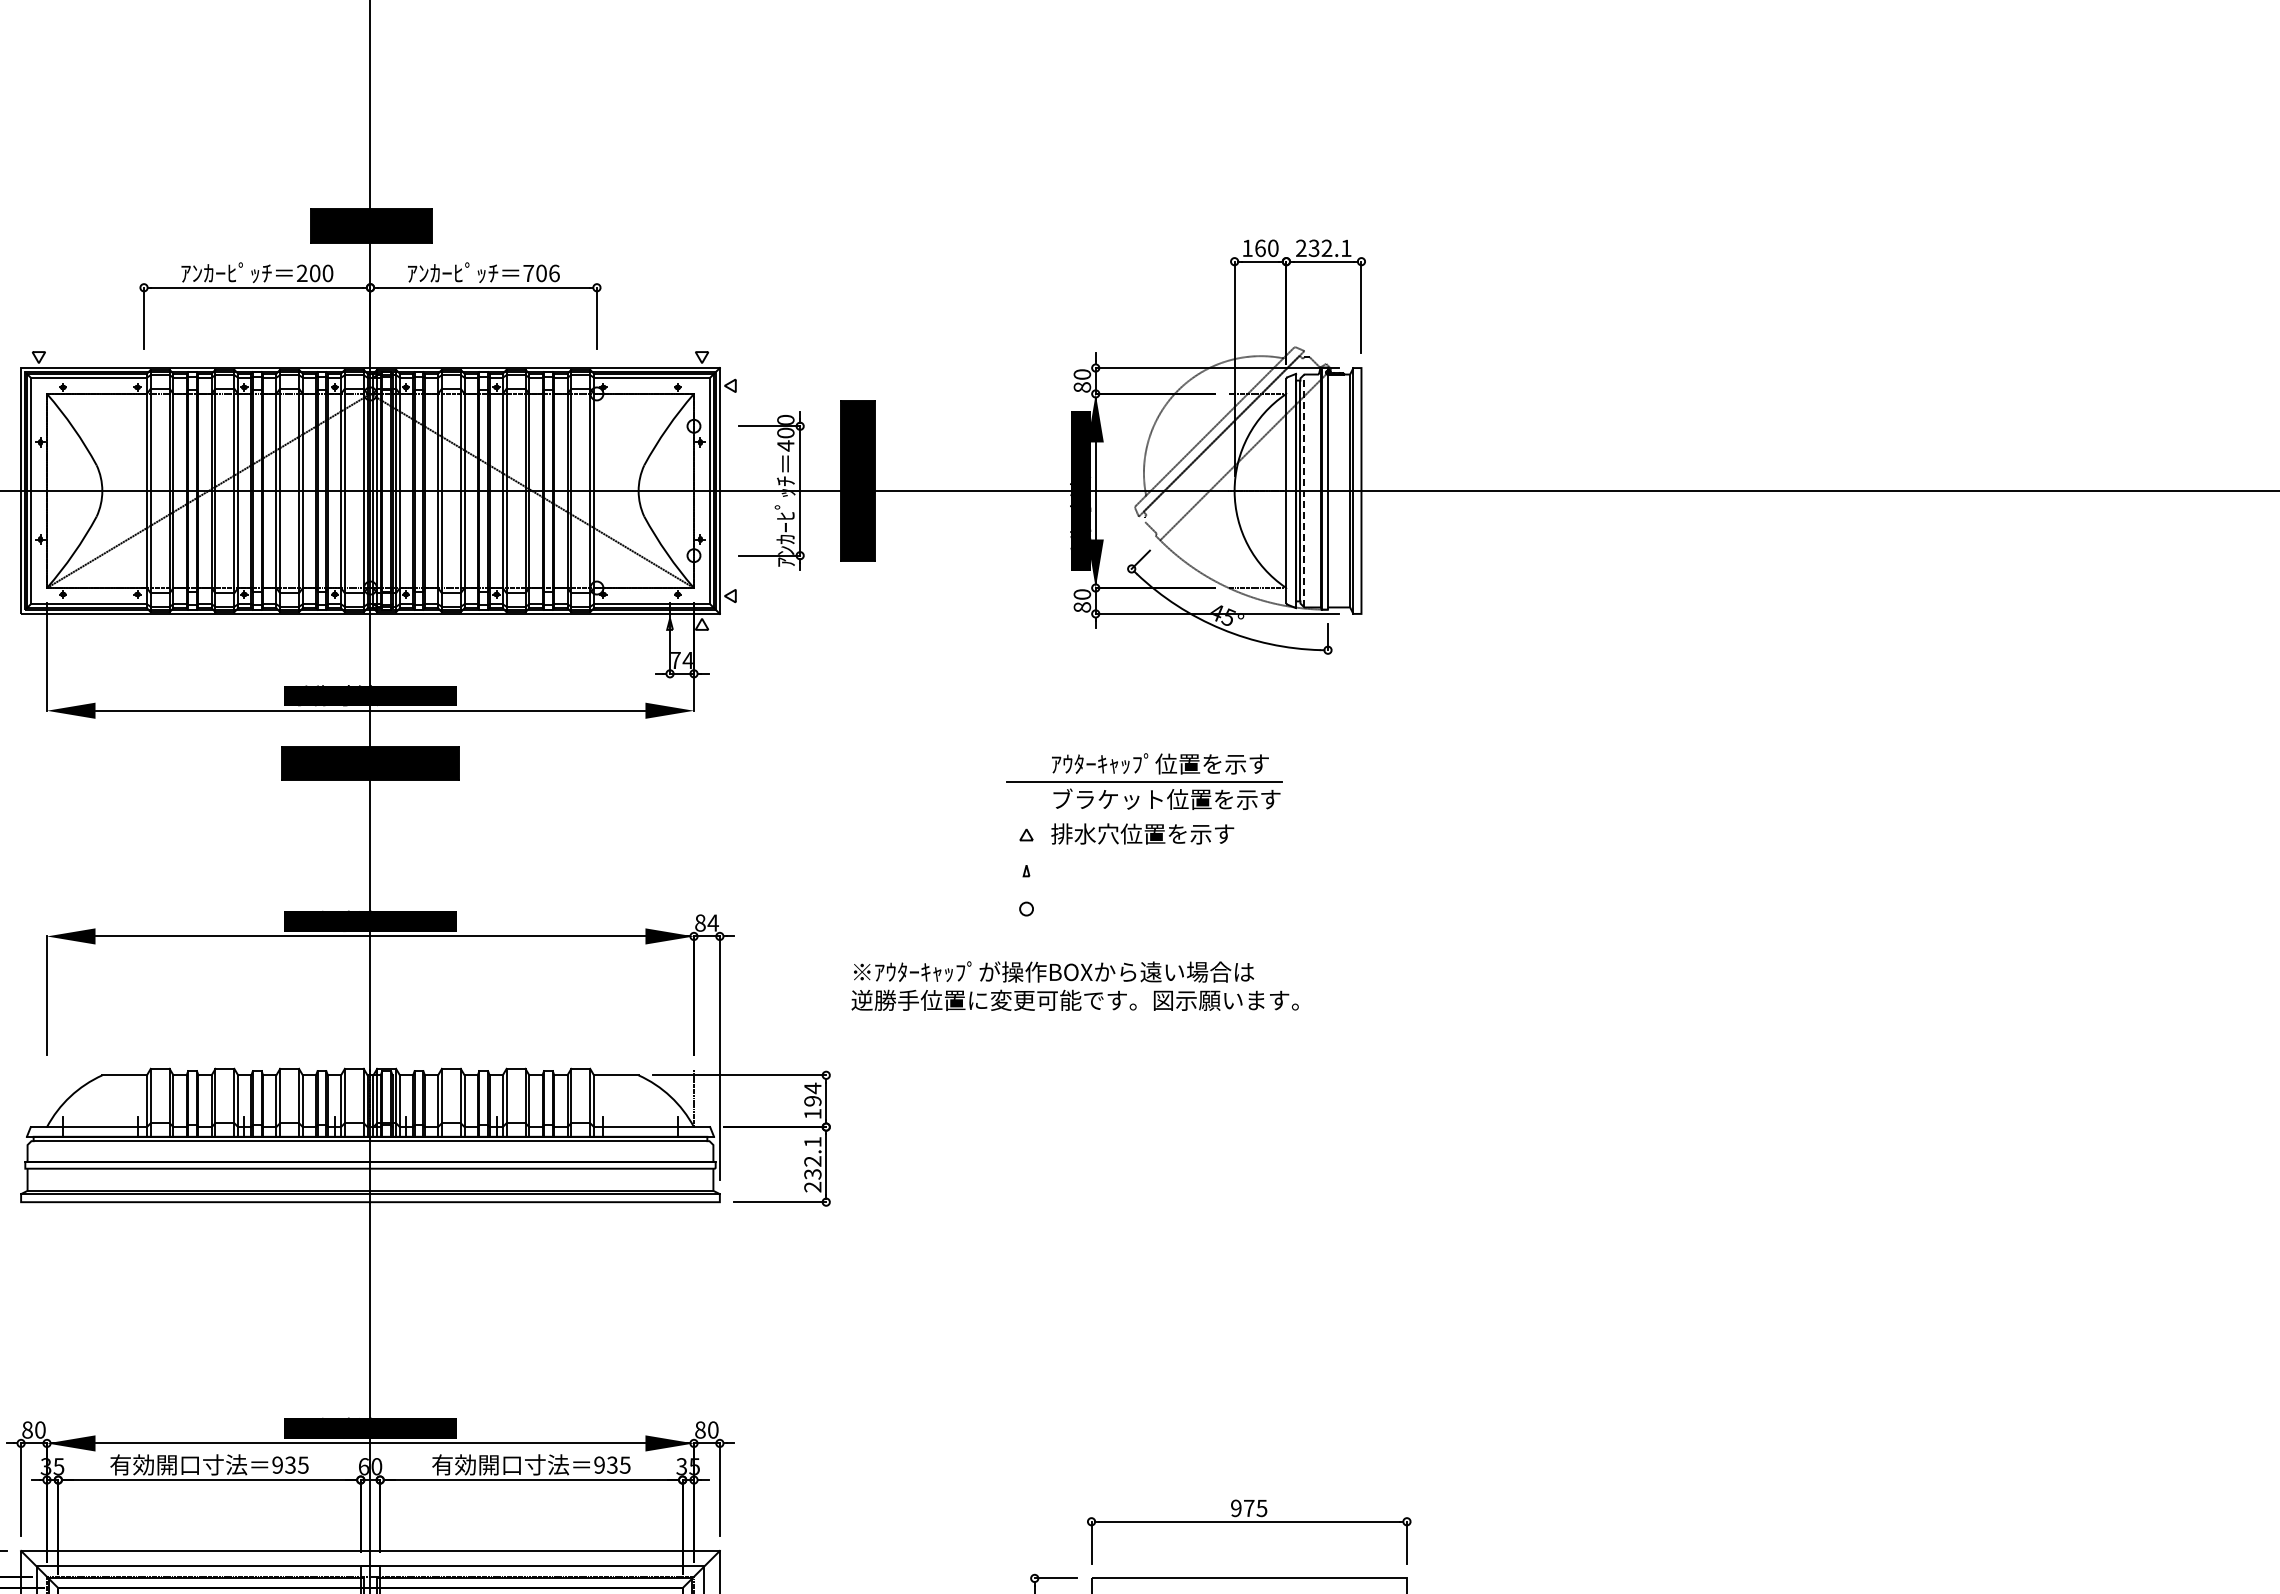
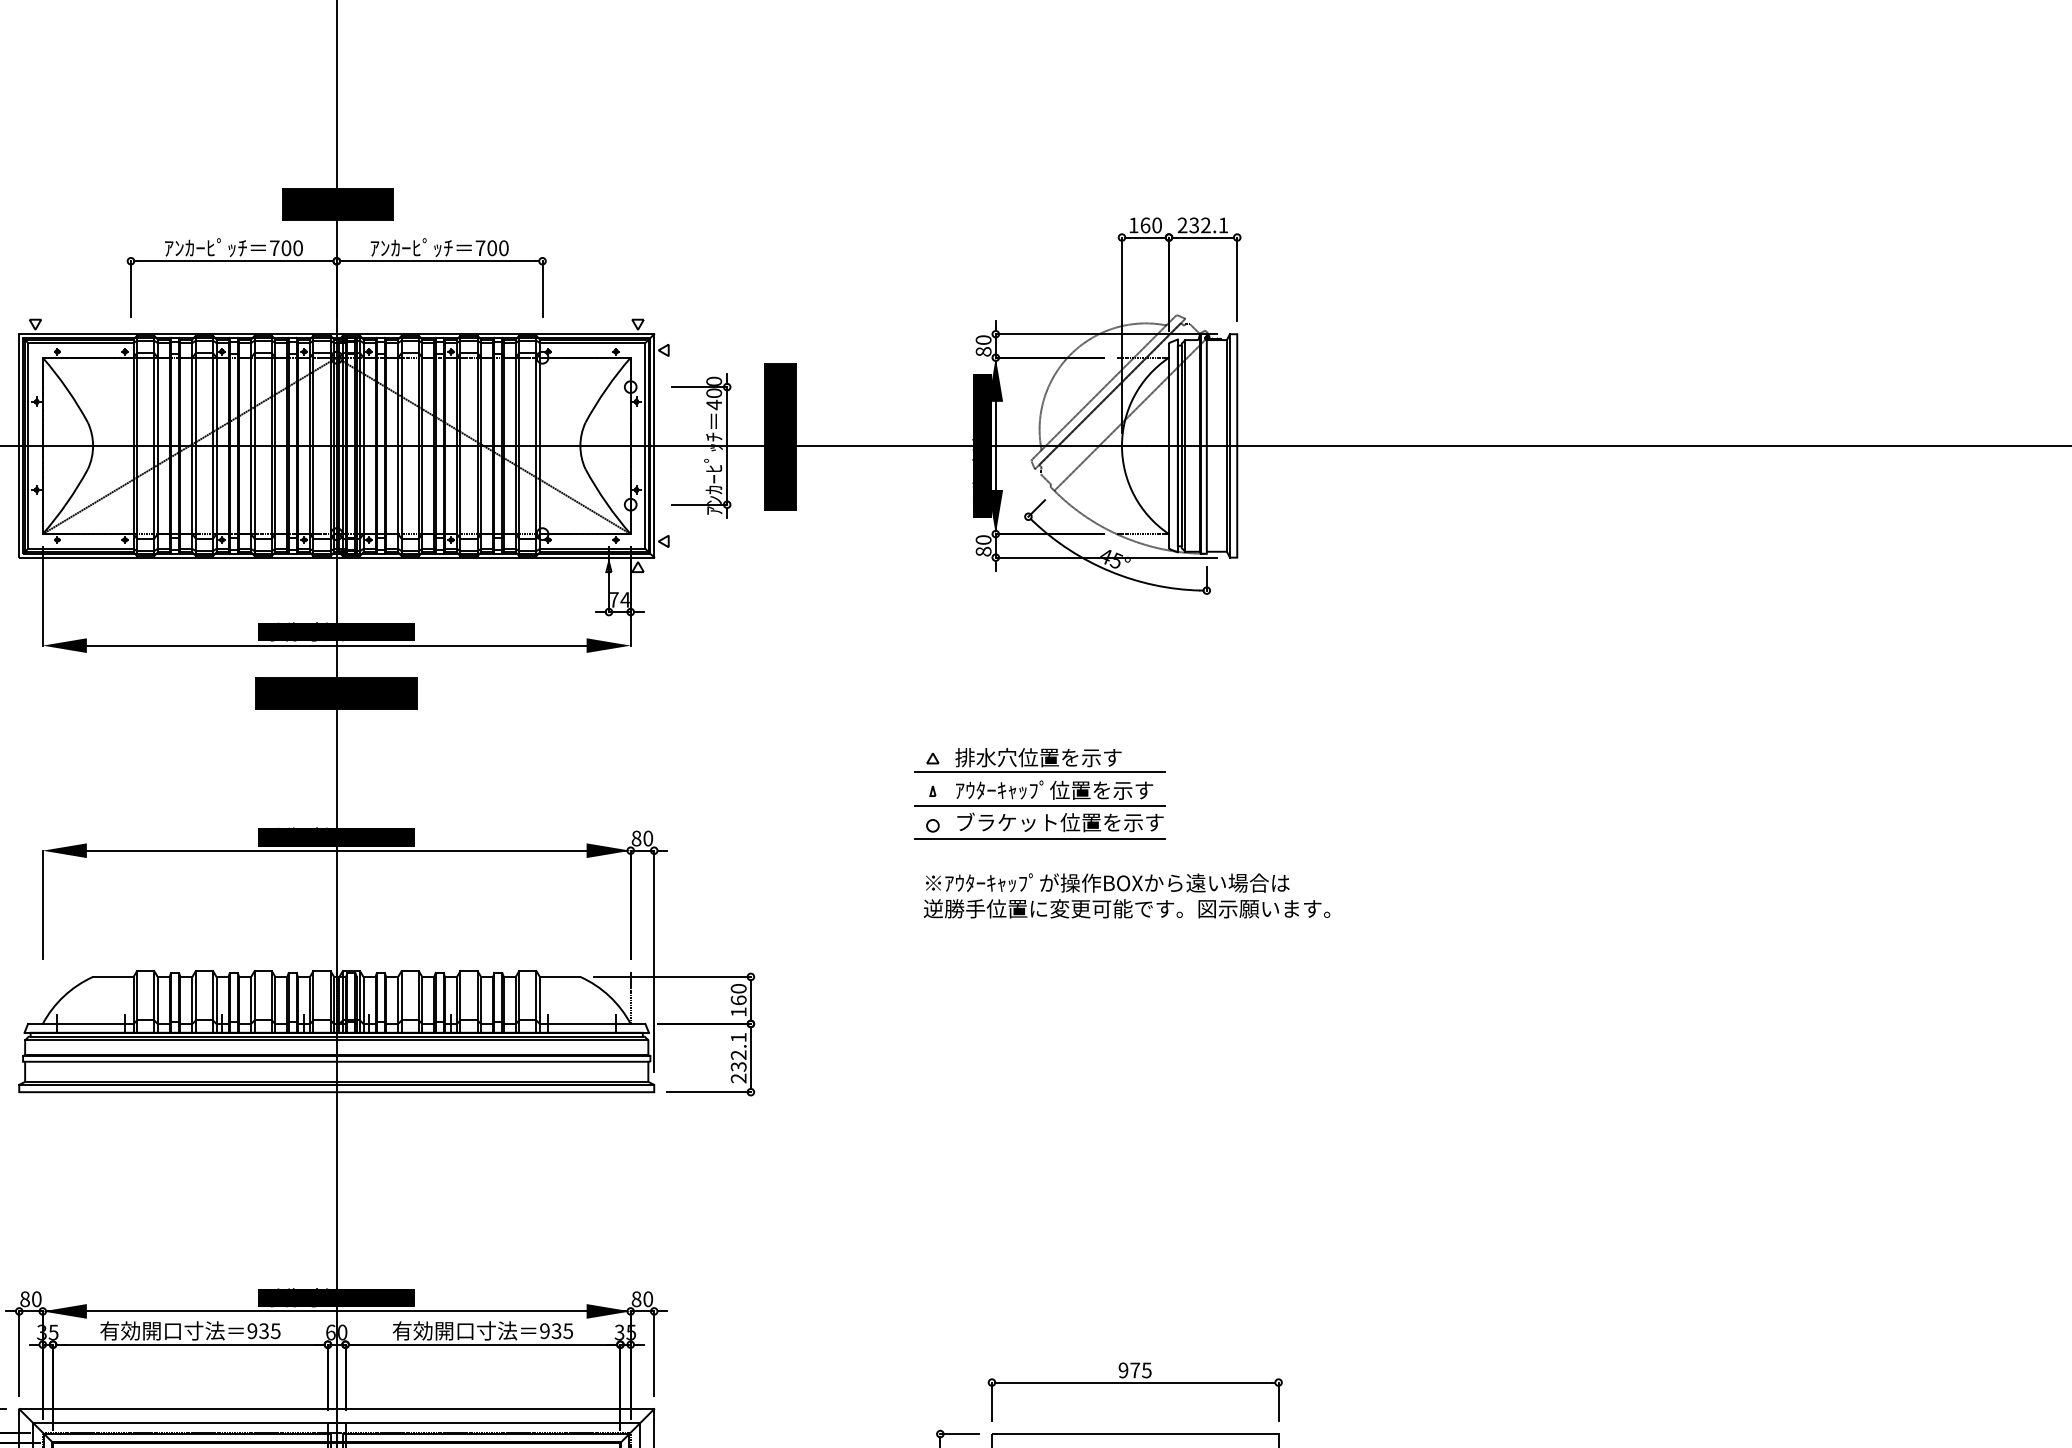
text: (302, 272) -> (274, 247), 200 -> 700
text: (554, 273) -> (503, 248), 706 -> 700
line: (1304, 490) -> (1185, 445), dashed -> solid
part: (1144, 781) -> (1040, 806), moved
line: (1144, 850) -> (1040, 772), added
text: (712, 922) -> (647, 838), 84 -> 80
line: (1144, 923) -> (1040, 838), added
text: (1074, 985) -> (1126, 895), moved
text: (812, 1094) -> (738, 994), 194 -> 160
line: (370, 1145) -> (336, 1040), added

